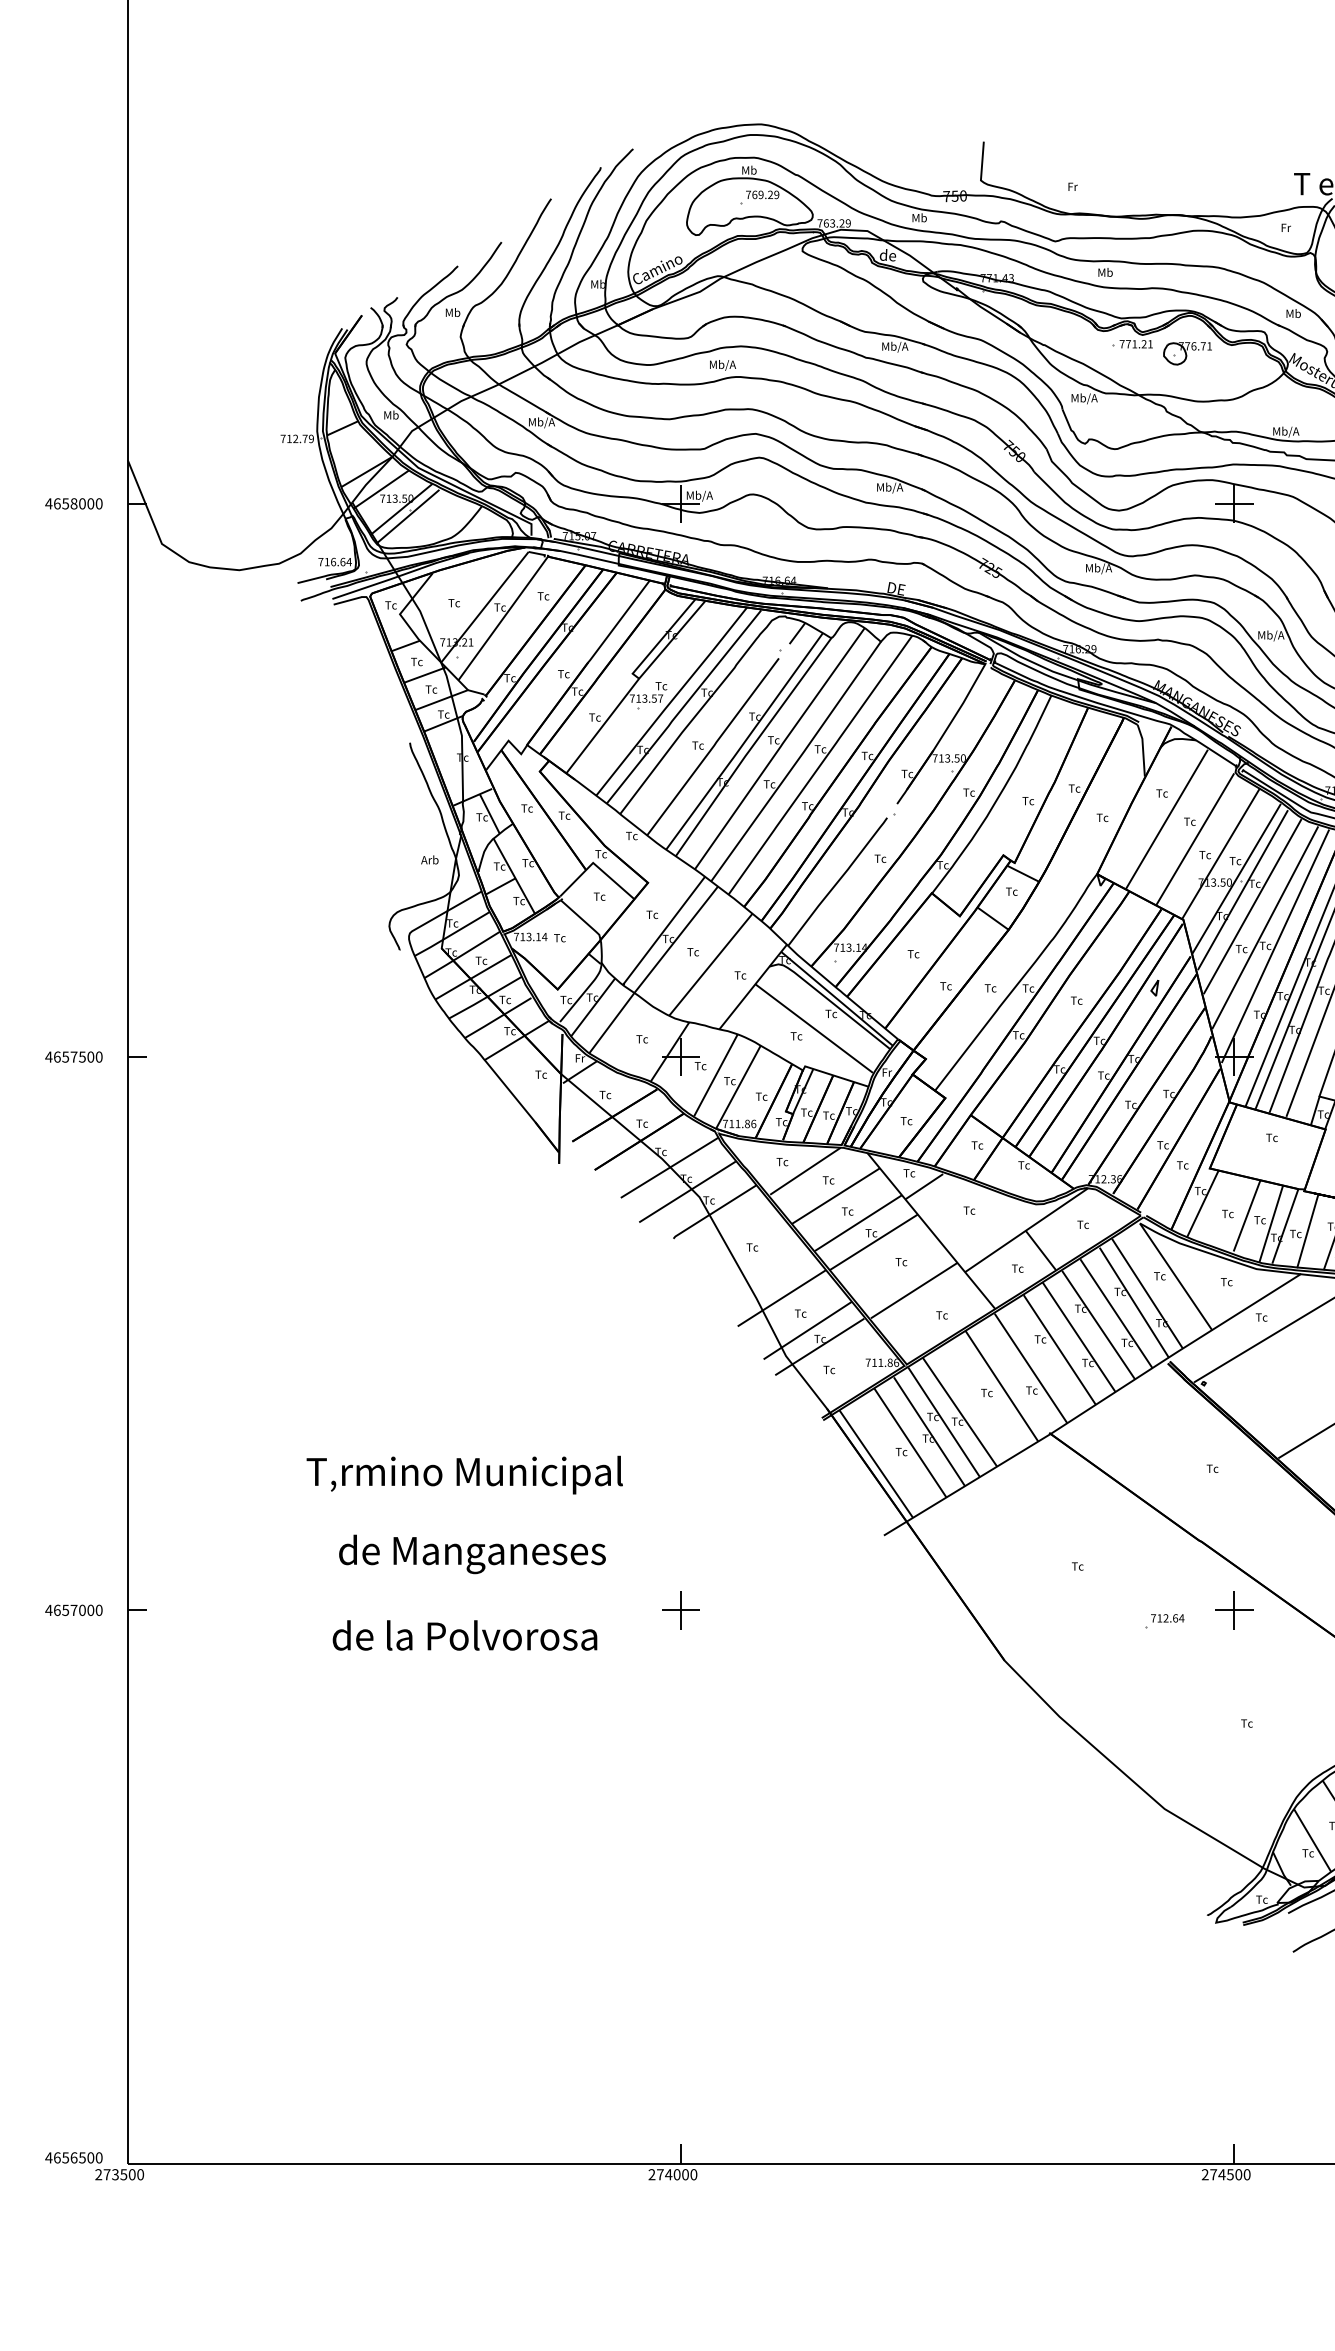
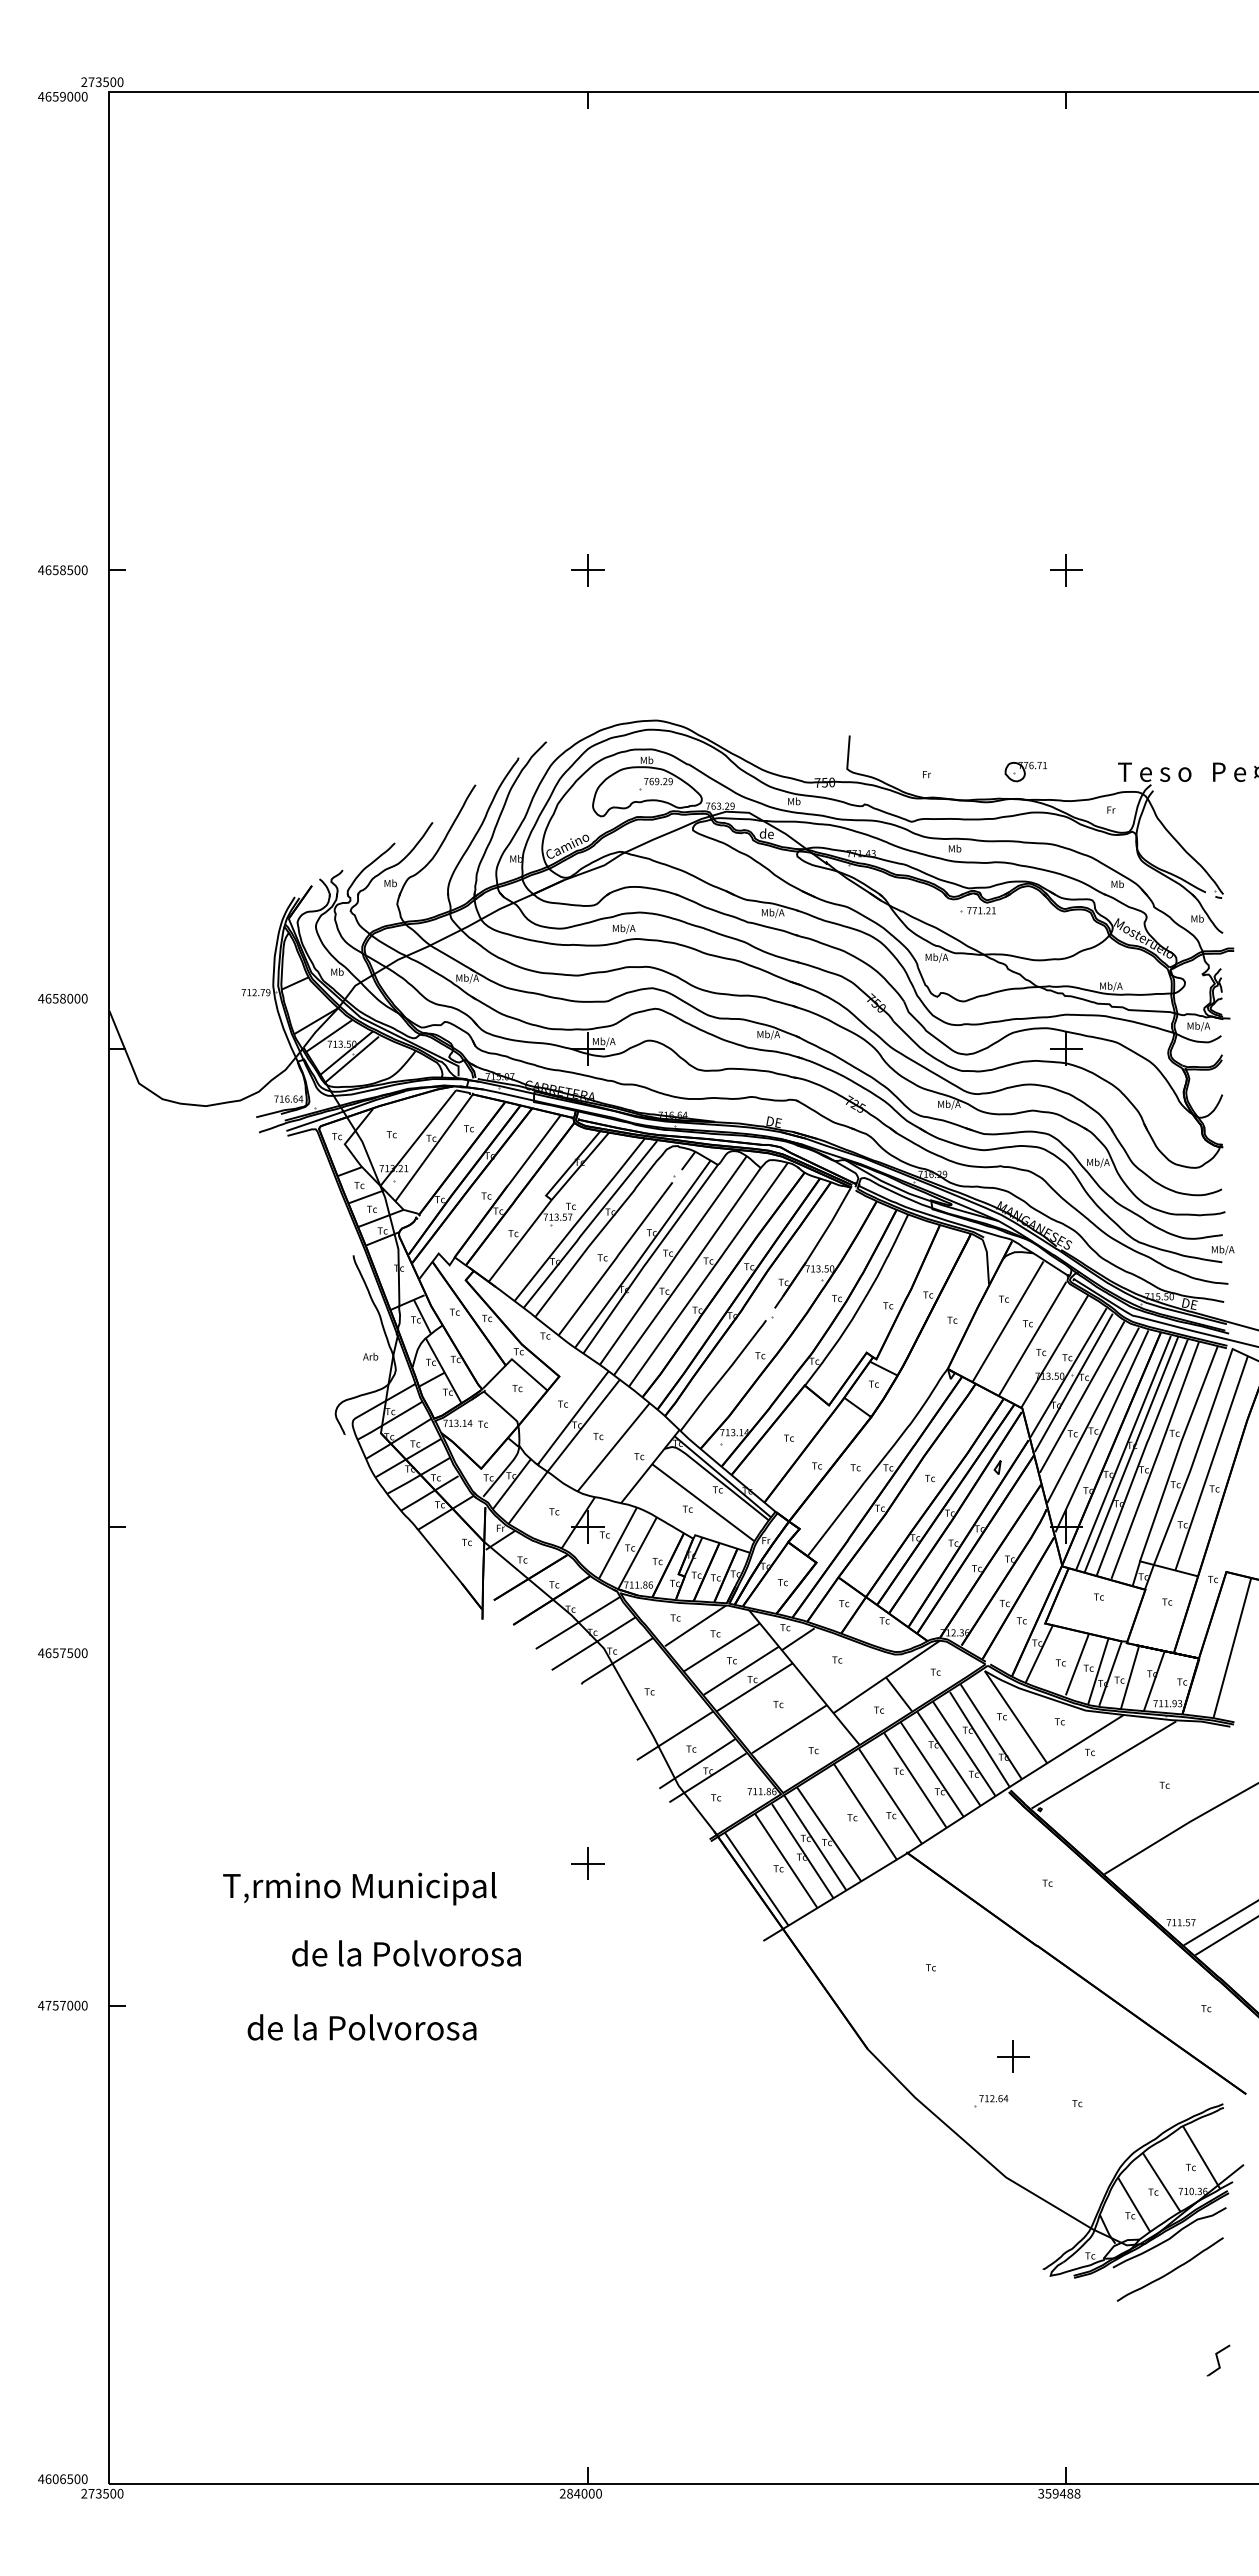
part: (1187, 354) -> (1025, 772), moved
text: (73, 503) -> (62, 998), moved
text: (73, 1057) -> (62, 1653), moved
text: (464, 1474) -> (359, 1888), moved
text: (499, 1554) -> (430, 1957), de Manganeses -> de la Polvorosa
text: (57, 1610) -> (48, 2005), 4657000 -> 4757000
part: (680, 1610) -> (587, 1863), moved
part: (1234, 1610) -> (1013, 2056), moved
part: (1165, 1621) -> (991, 2101), moved
text: (464, 1635) -> (361, 2027), moved
text: (65, 2157) -> (55, 2478), 4656500 -> 4606500
text: (659, 2174) -> (569, 2493), 274000 -> 284000
text: (1226, 2174) -> (1059, 2493), 274500 -> 359488

